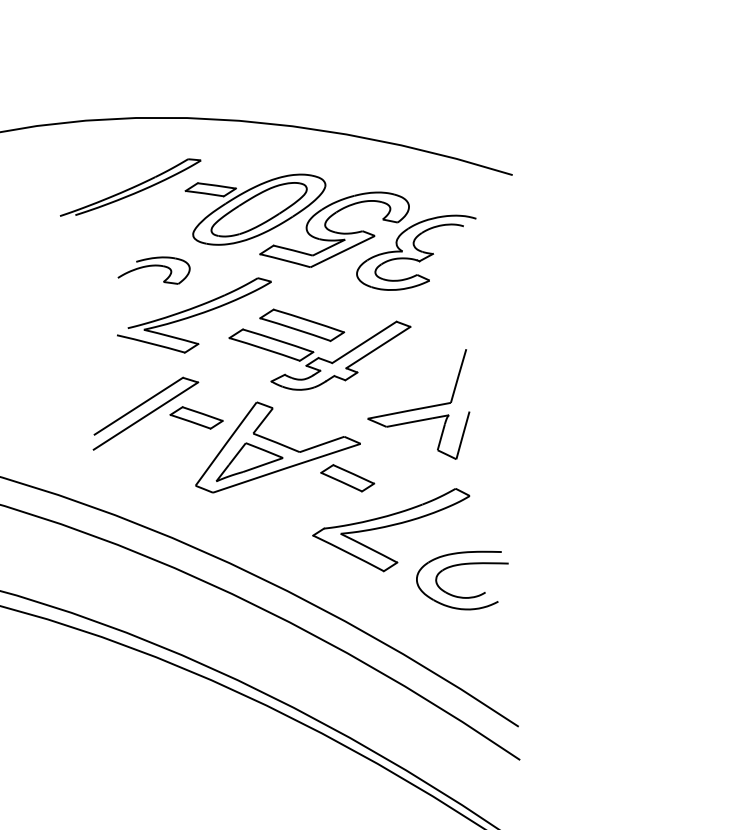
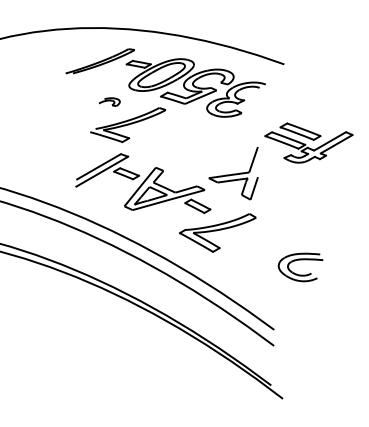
part: (153, 269) -> (109, 101), size x0.6
part: (319, 346) -> (308, 142), moved
part: (461, 566) -> (300, 260), moved

